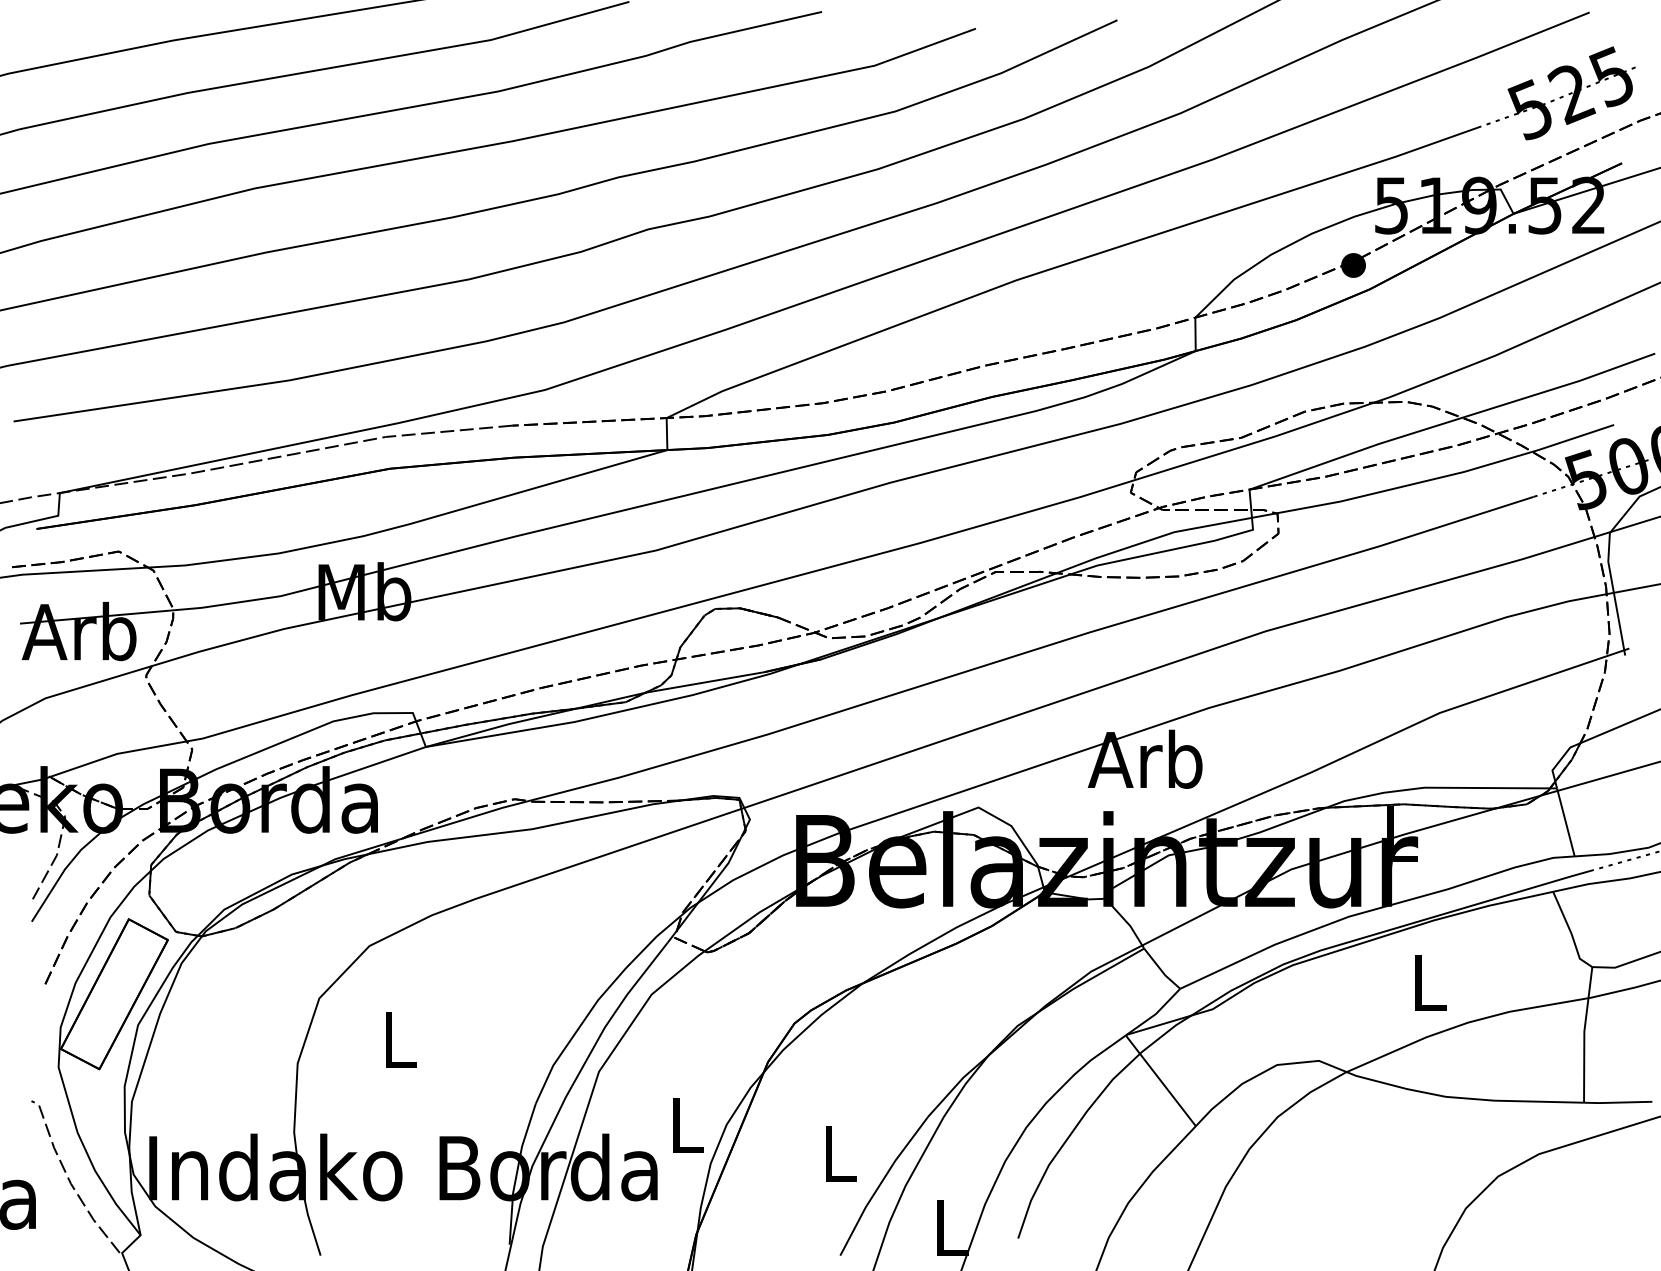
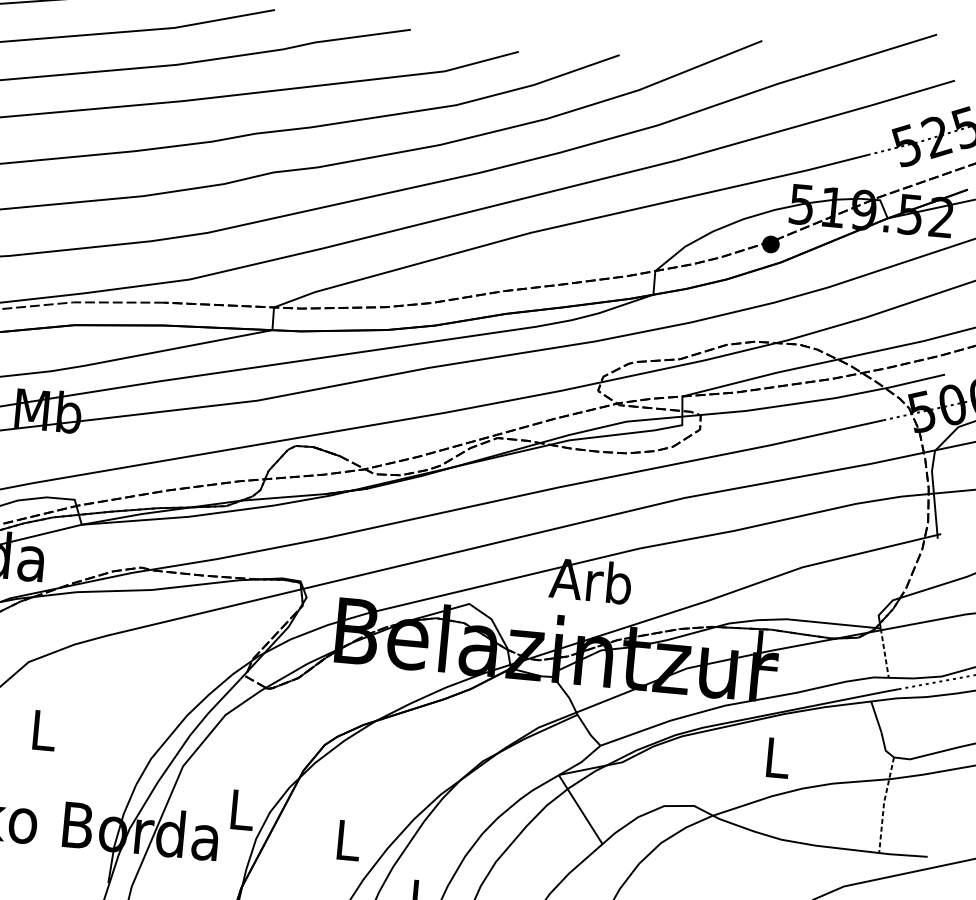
line: (1565, 821) -> (884, 652), solid -> dashed
line: (1584, 1034) -> (884, 804), solid -> dashed

